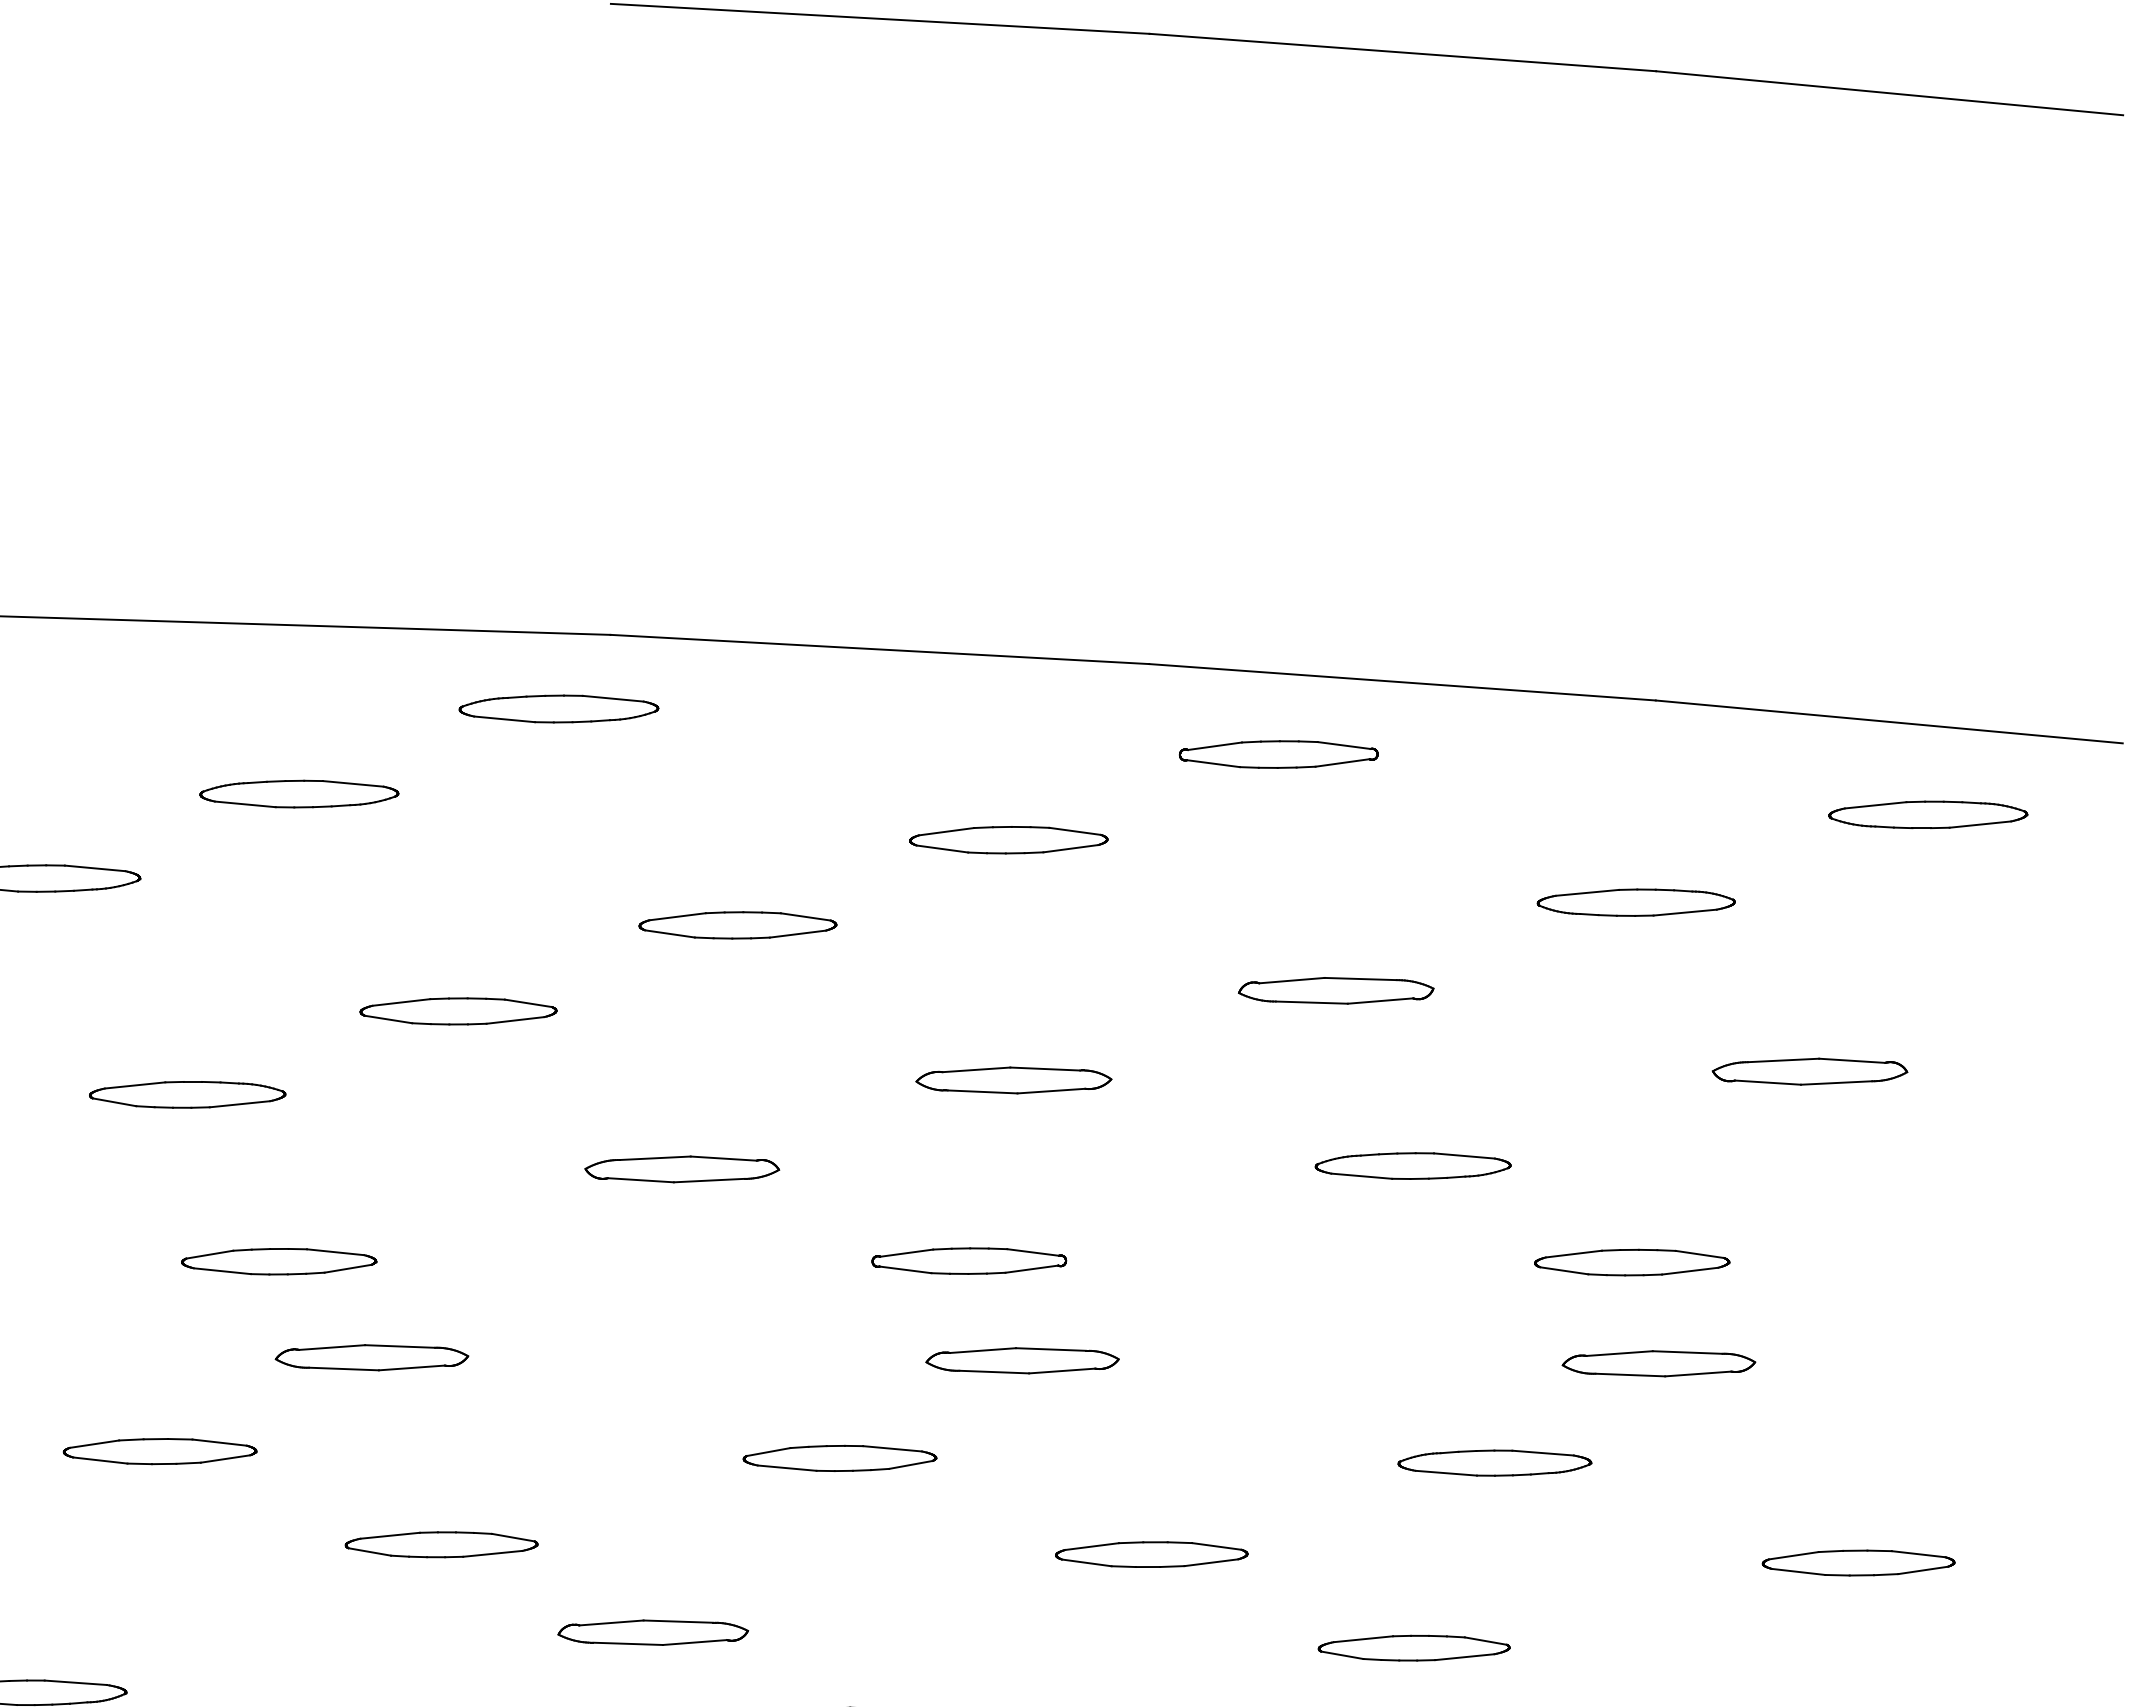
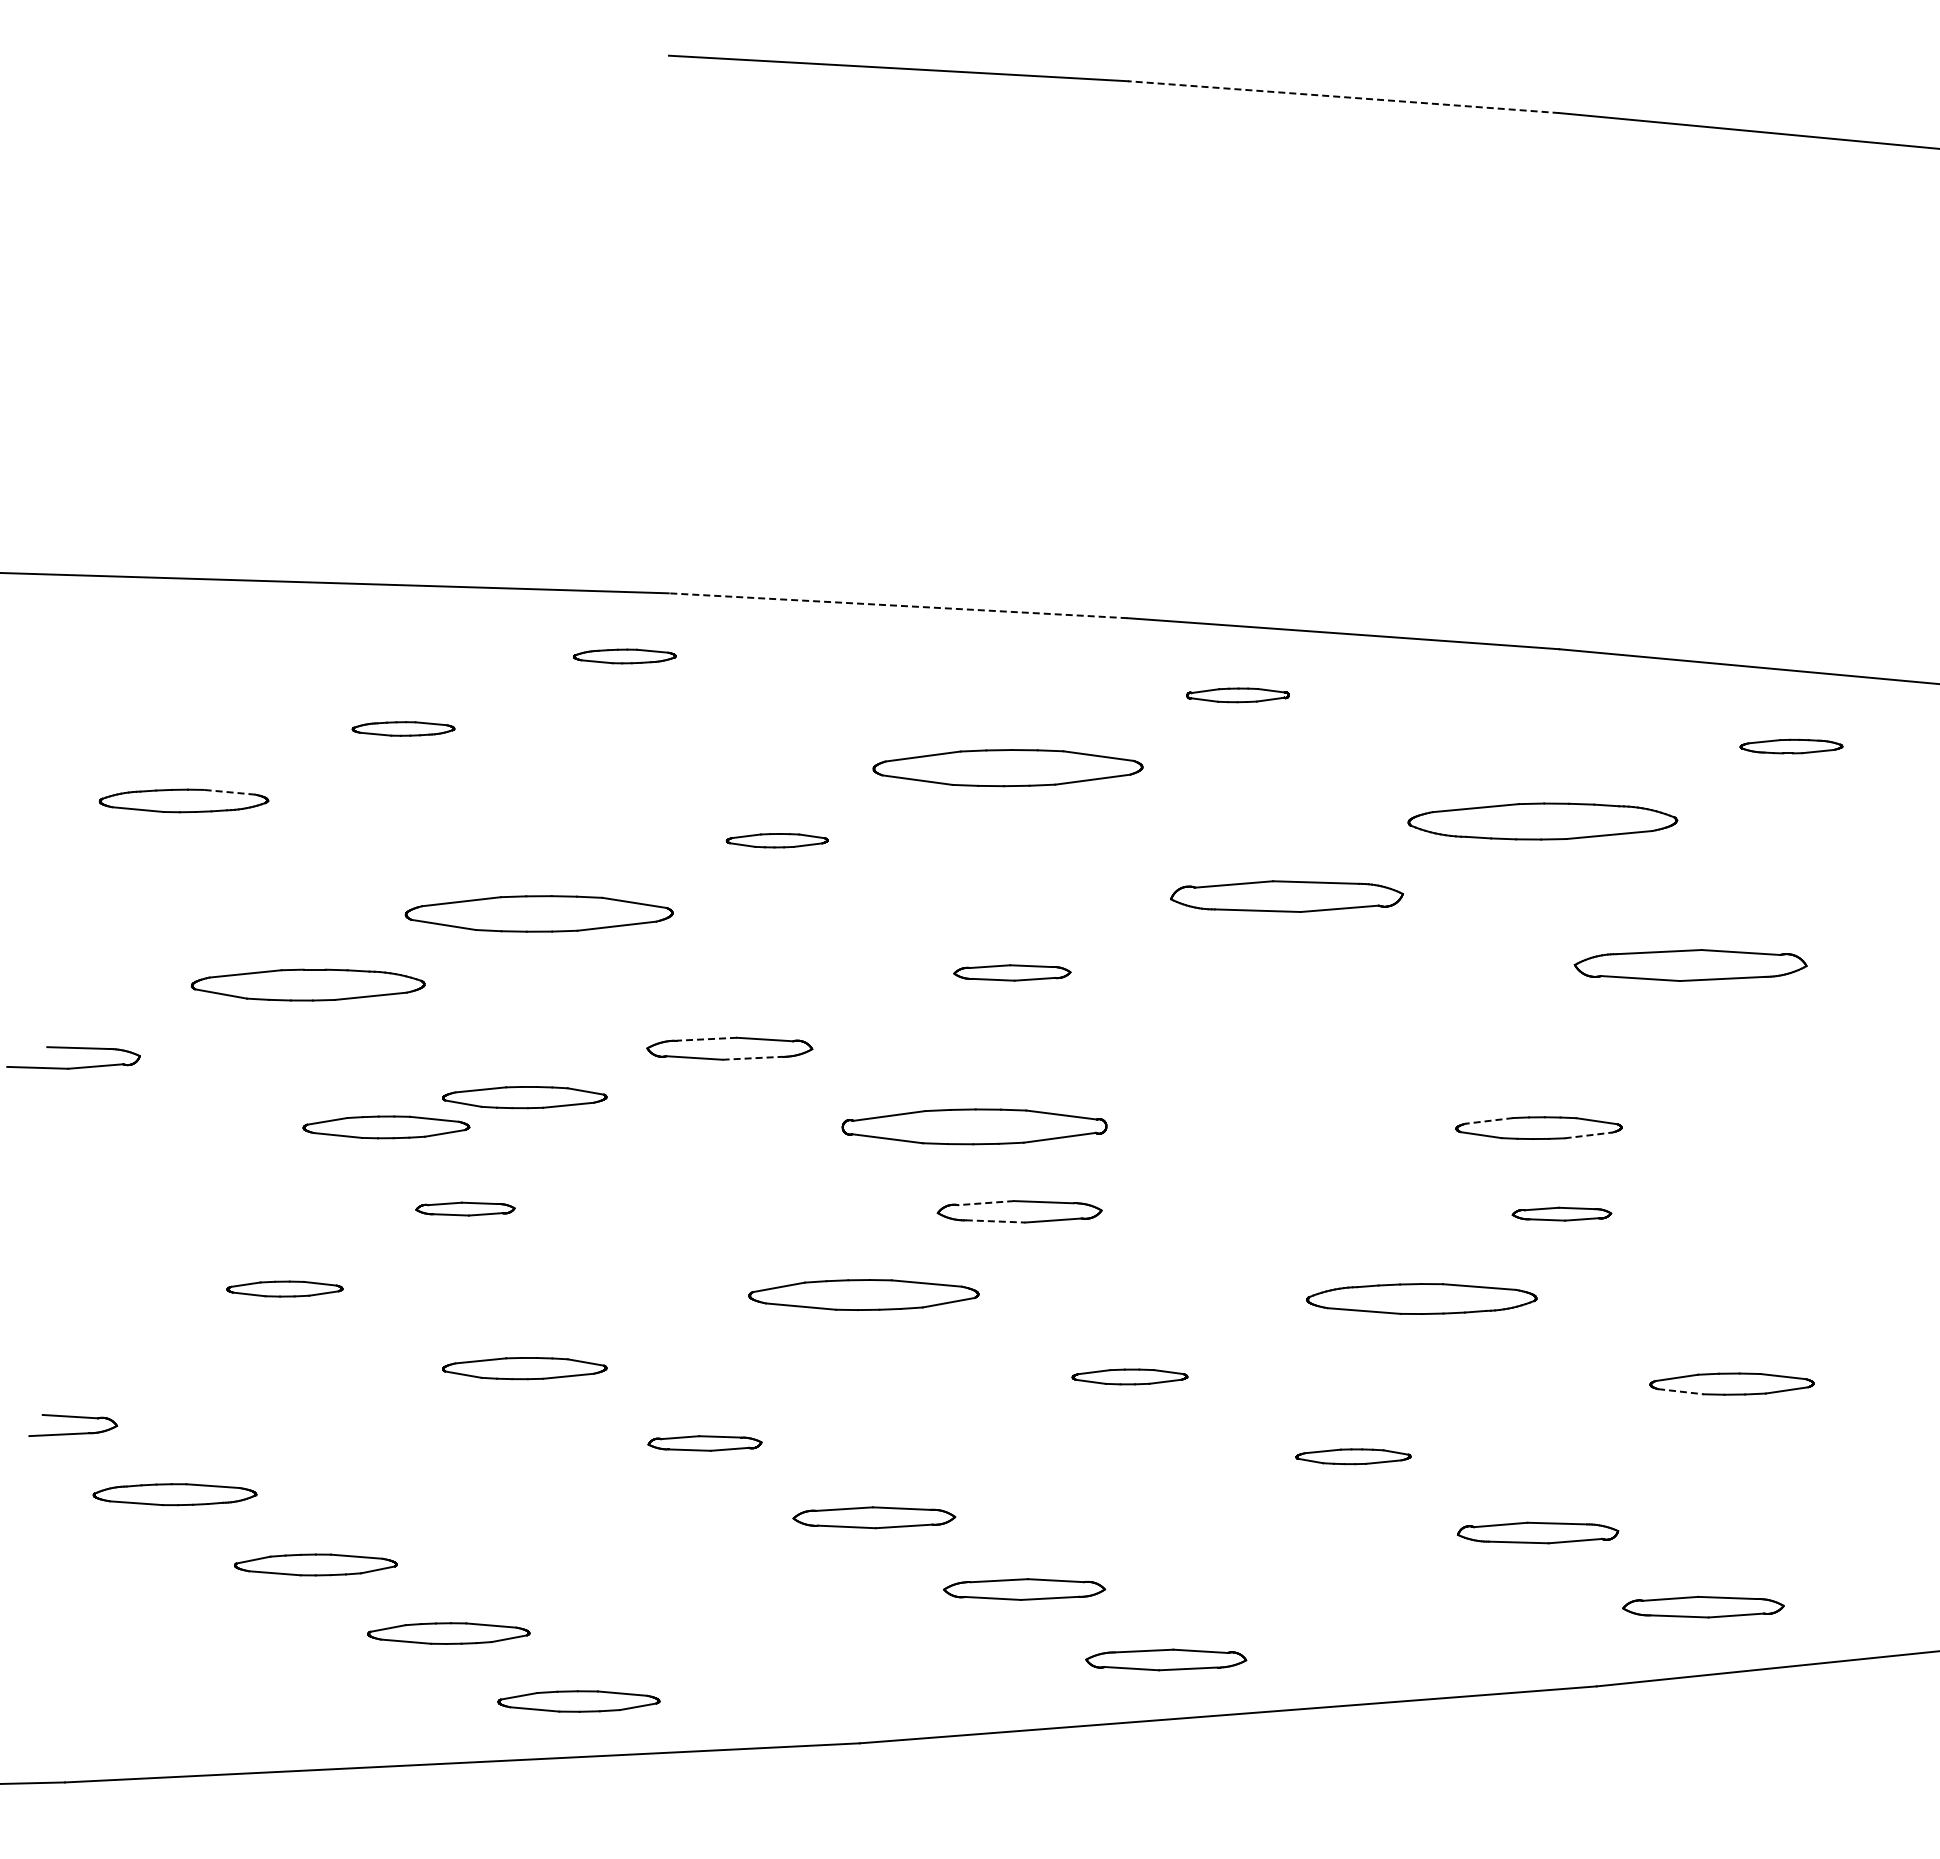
line: (1402, 52) -> (1343, 97), solid -> dashed
line: (880, 649) -> (898, 605), solid -> dashed
part: (558, 709) -> (624, 656), size x0.6
part: (1278, 754) -> (1237, 695), size x0.6
part: (299, 793) -> (403, 728), size x0.6
part: (1928, 814) -> (1791, 746), size x0.6
part: (1008, 840) -> (1007, 768), size x1.6
line: (95, 868) -> (229, 792), solid -> dashed
part: (1636, 902) -> (1542, 821), size x1.6
part: (738, 924) -> (777, 840), size x0.6
part: (1335, 990) -> (1286, 896), size x1.4
part: (457, 1011) -> (538, 914), size x1.6
part: (1809, 1071) -> (1690, 965), size x1.4
part: (1014, 1079) -> (1012, 972), size x0.7
part: (187, 1095) -> (308, 985), size x1.4
line: (654, 1158) -> (706, 1039), solid -> dashed
part: (1413, 1165) -> (1352, 1045), removed
line: (710, 1180) -> (753, 1058), solid -> dashed
part: (441, 1226) -> (524, 1097), added
line: (1572, 1253) -> (1488, 1120), solid -> dashed
part: (968, 1260) -> (973, 1126), size x1.6
line: (1691, 1271) -> (1589, 1135), solid -> dashed
line: (982, 1351) -> (985, 1203), solid -> dashed
part: (372, 1356) -> (465, 1208), size x0.6
part: (1658, 1362) -> (1561, 1213), size x0.6
line: (994, 1372) -> (995, 1221), solid -> dashed
part: (159, 1450) -> (284, 1288), size x0.7
part: (840, 1457) -> (864, 1294), size x1.4
part: (1495, 1462) -> (1422, 1298), size x1.4
part: (1151, 1554) -> (1129, 1376), size x0.7
line: (1798, 1571) -> (1680, 1391), solid -> dashed
part: (652, 1632) -> (704, 1443), size x0.7
part: (1414, 1647) -> (1353, 1456), size x0.7

